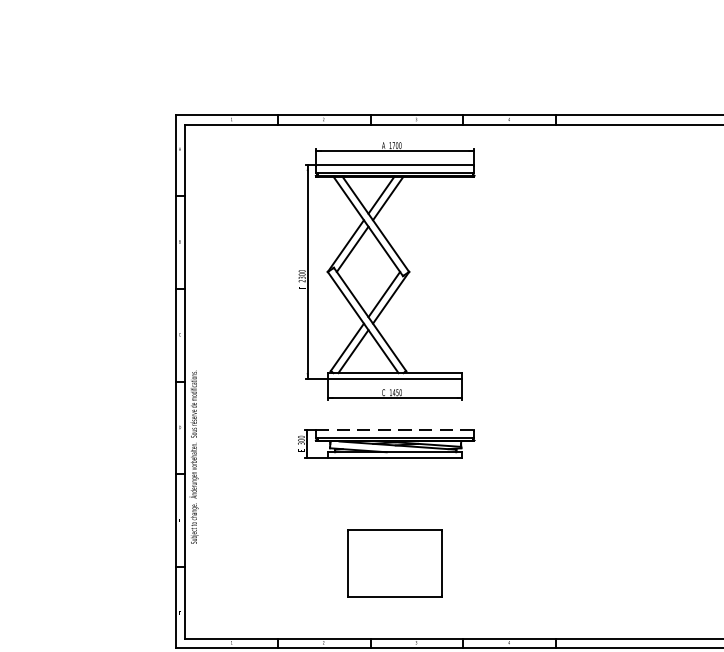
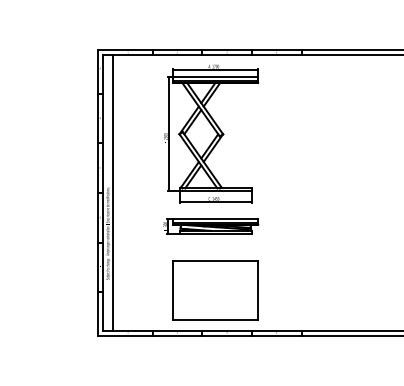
line: (202, 380) -> (112, 192), added
line: (396, 429) -> (216, 218), dashed -> solid
part: (394, 563) -> (215, 290), size x1.67

